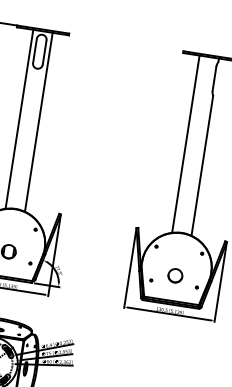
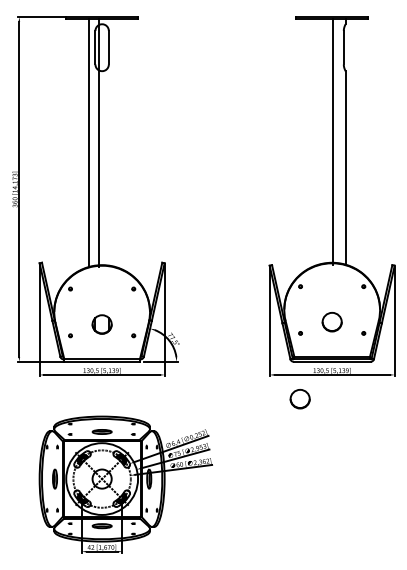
line: (38, 122) -> (98, 143), moved
line: (185, 143) -> (332, 141), moved
part: (143, 328) -> (299, 399), added

